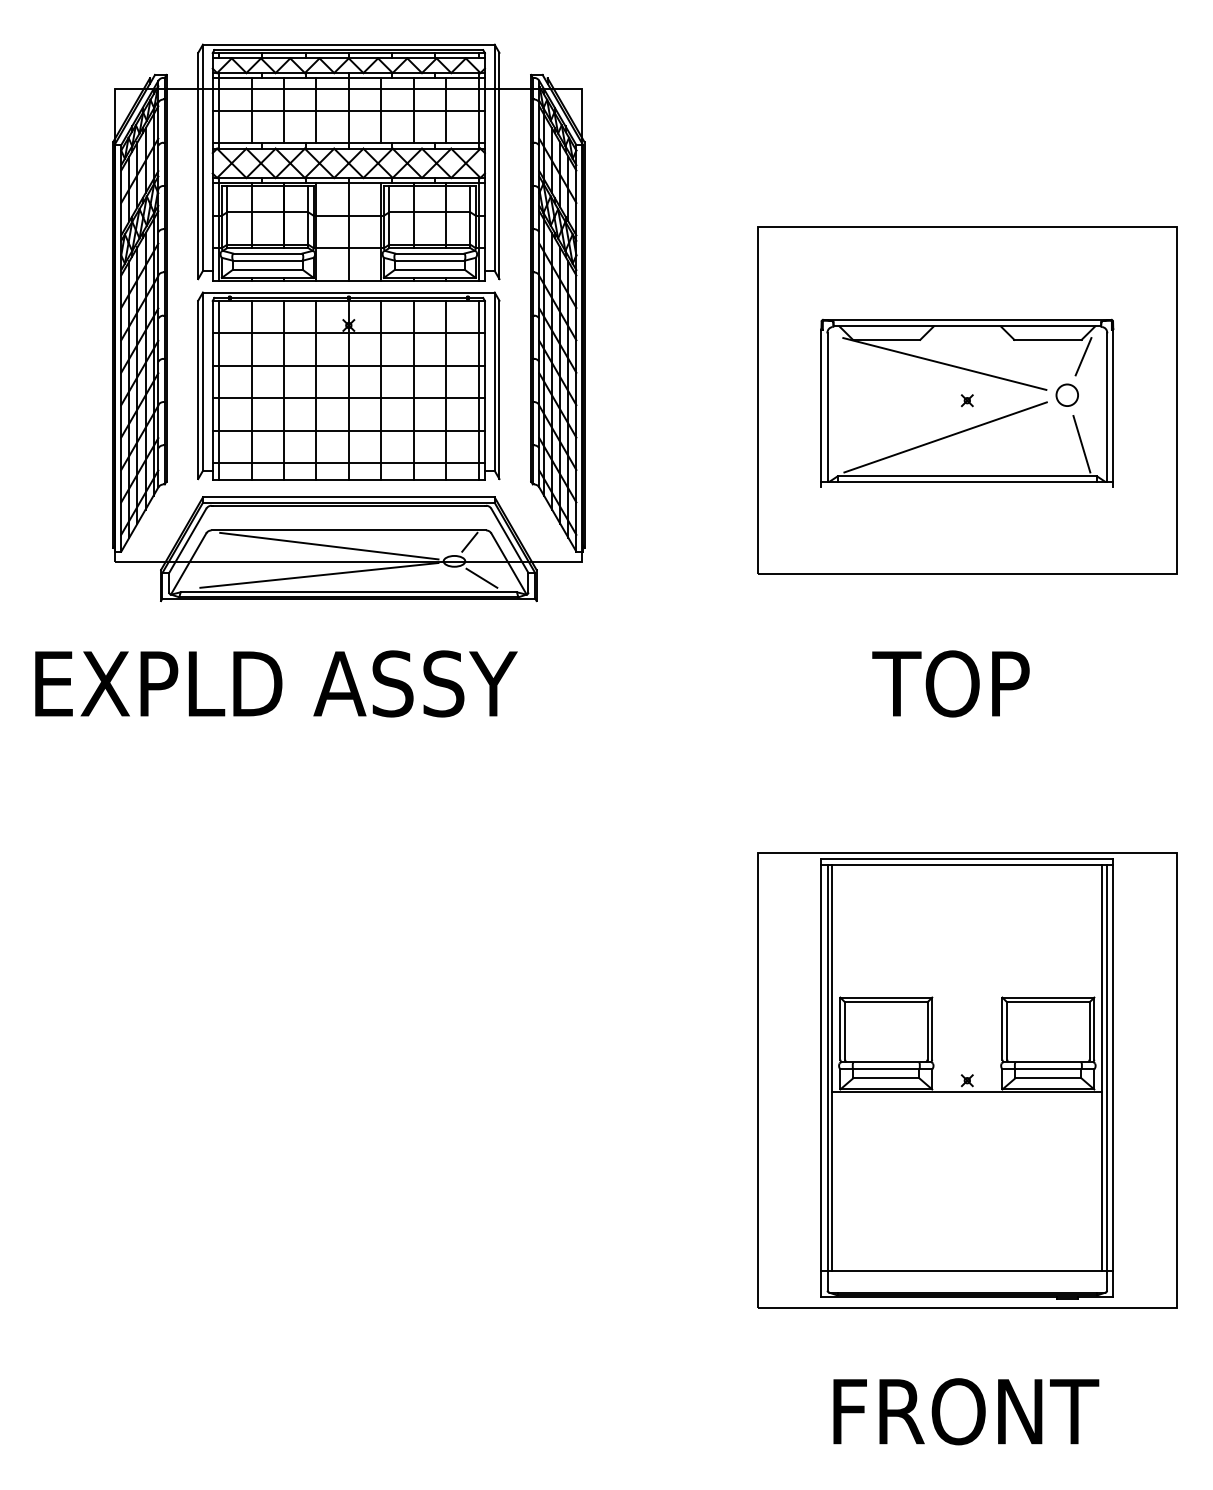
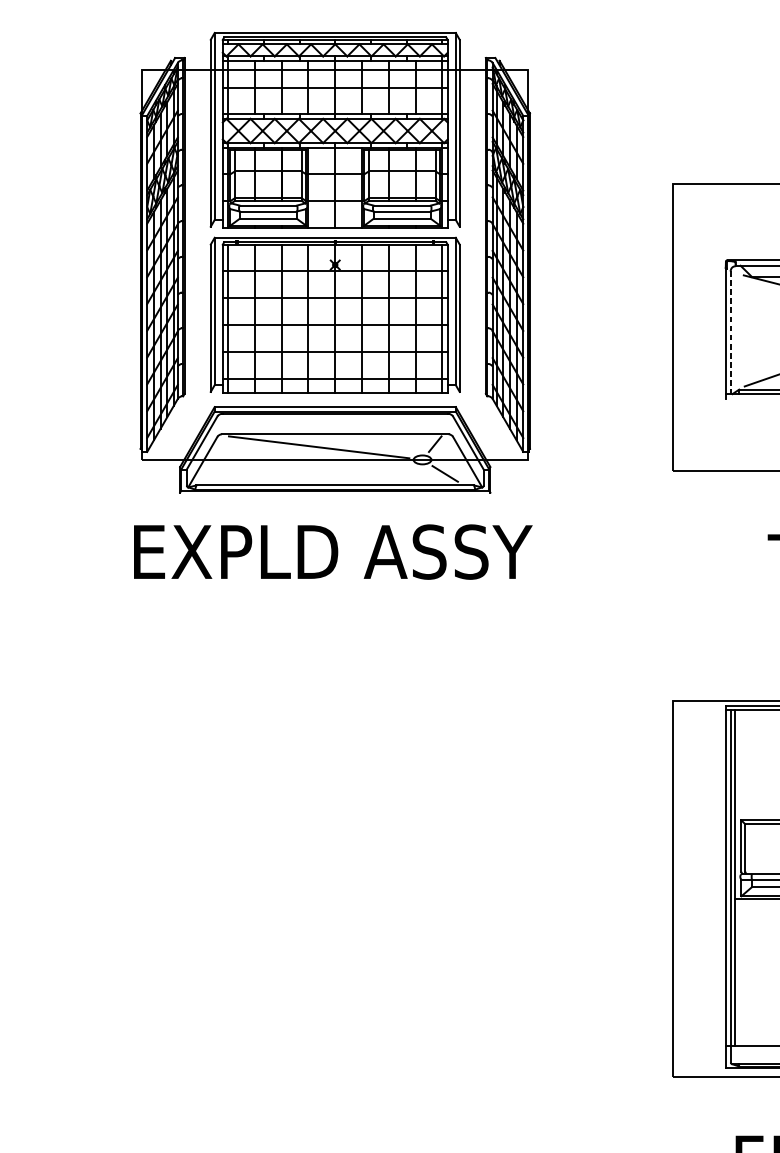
line: (827, 407) -> (730, 332), solid -> dashed
line: (319, 575) -> (311, 471), removed
text: (276, 683) -> (333, 551), moved

